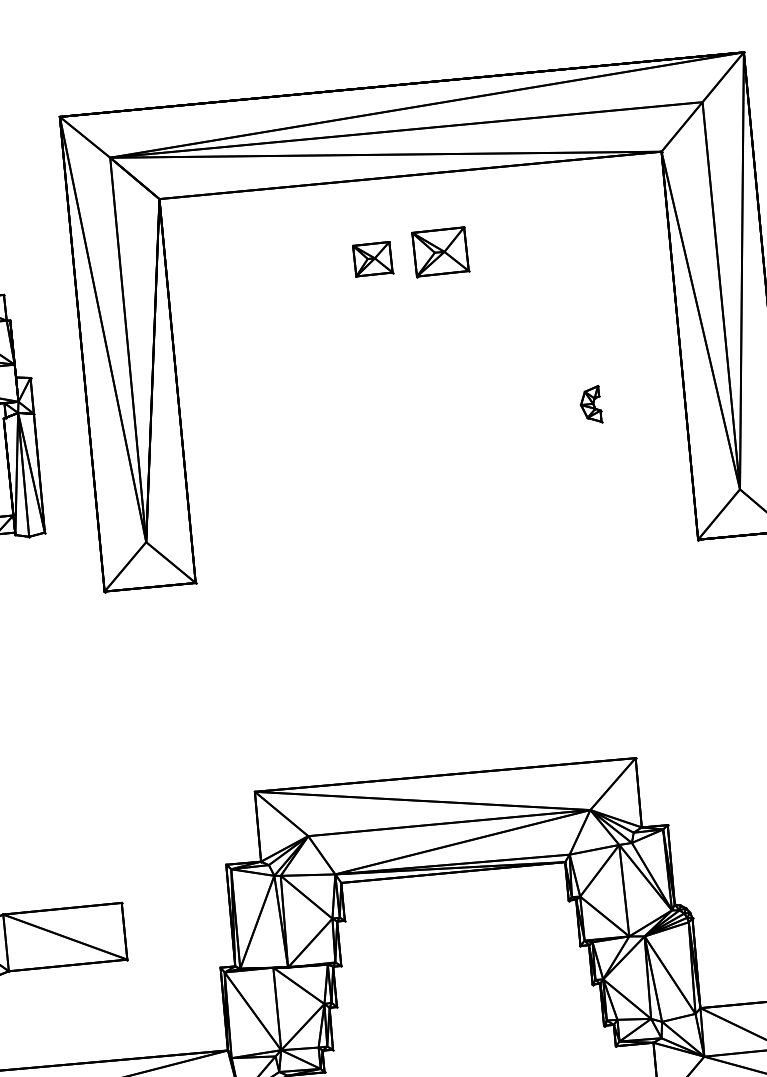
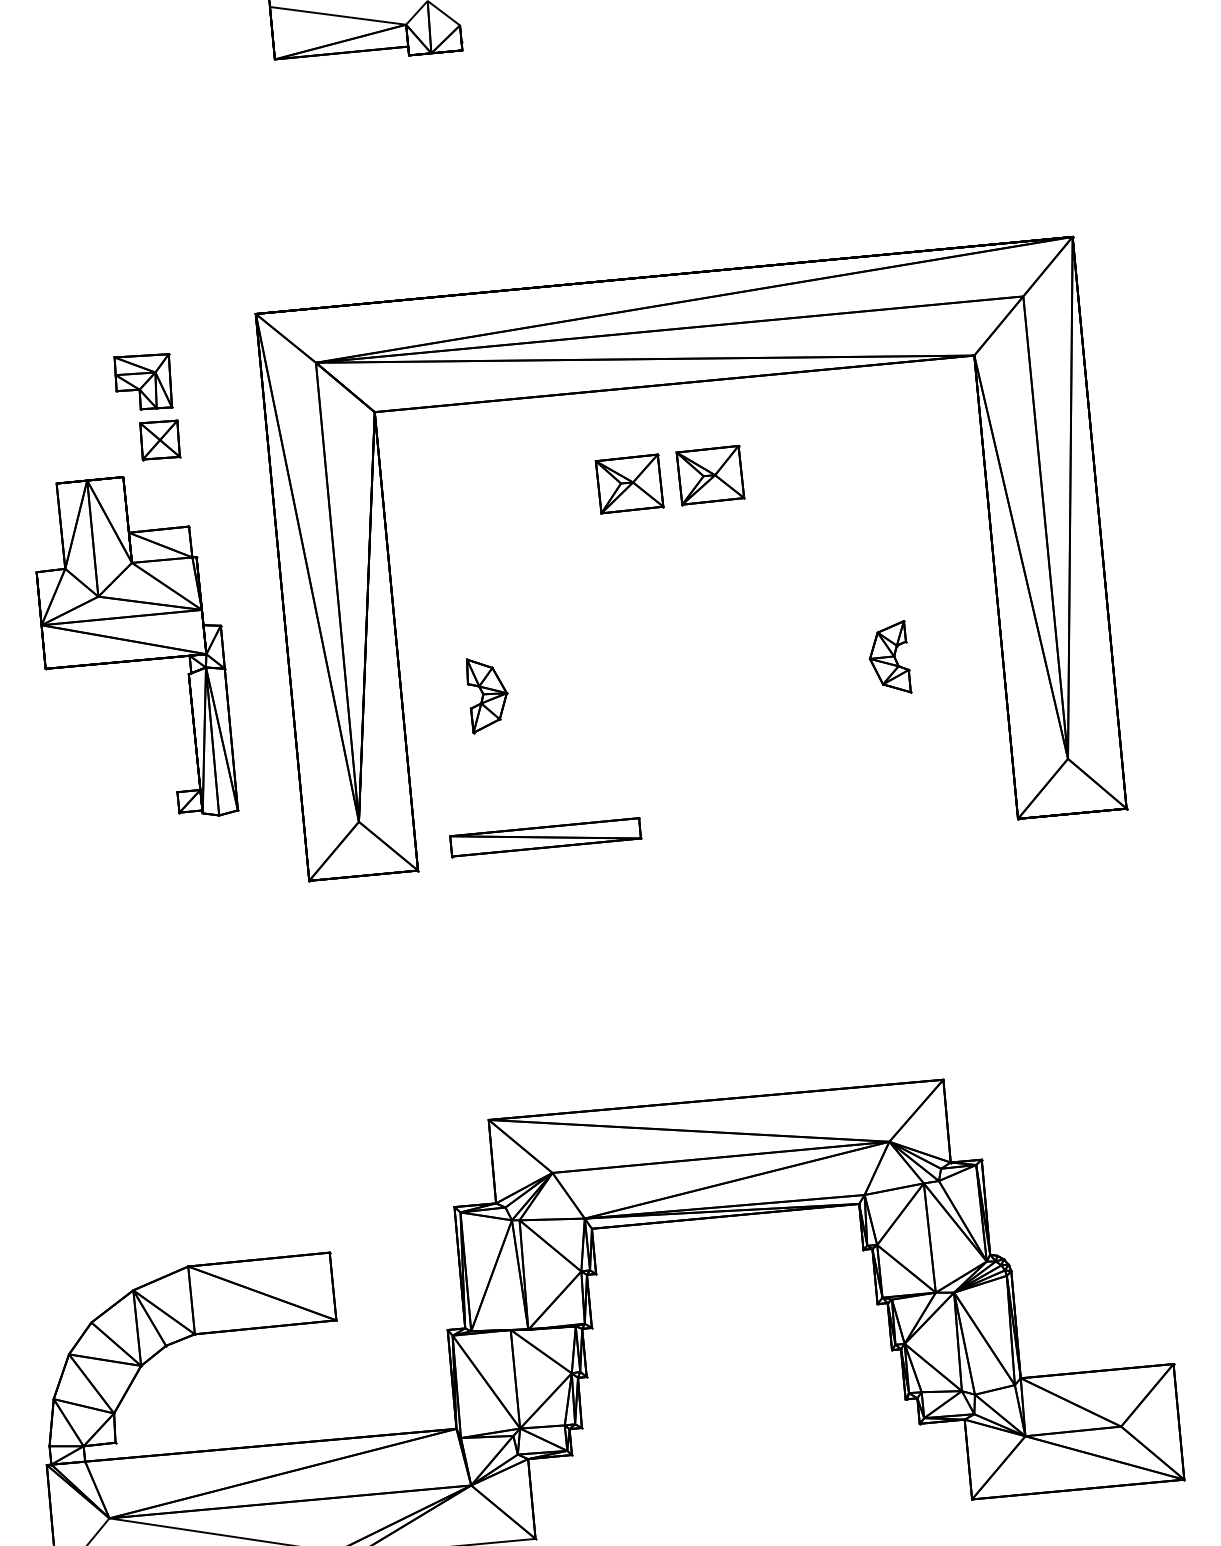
part: (372, 258) -> (629, 483), size x1.43
part: (591, 403) -> (890, 656), size x1.67
part: (253, 437) -> (487, 696), added
part: (302, 555) -> (545, 837), added

